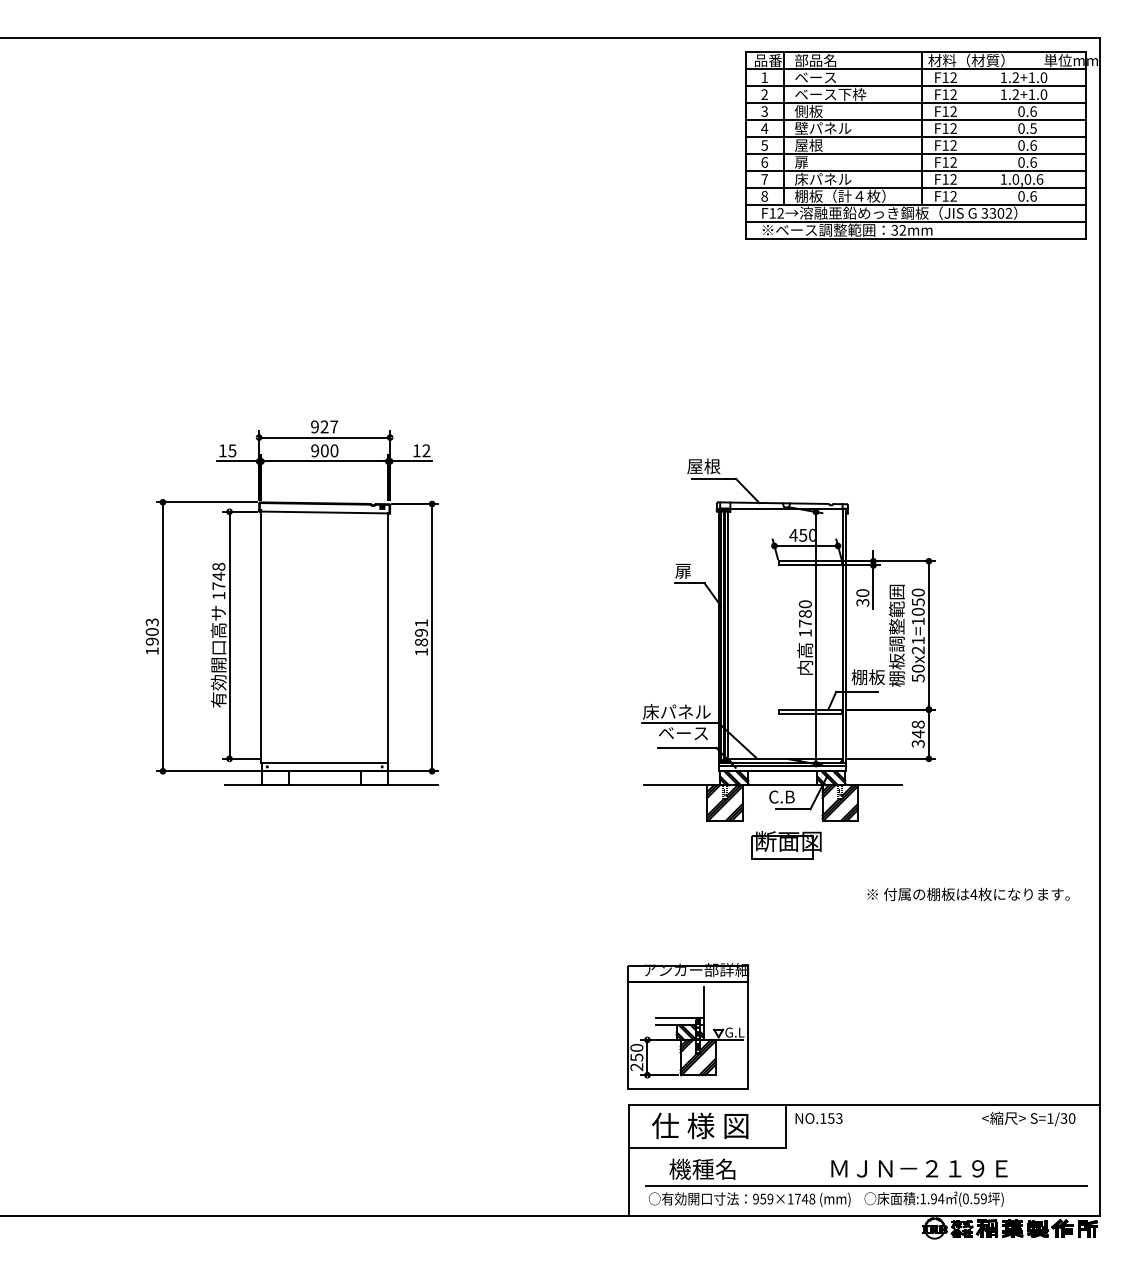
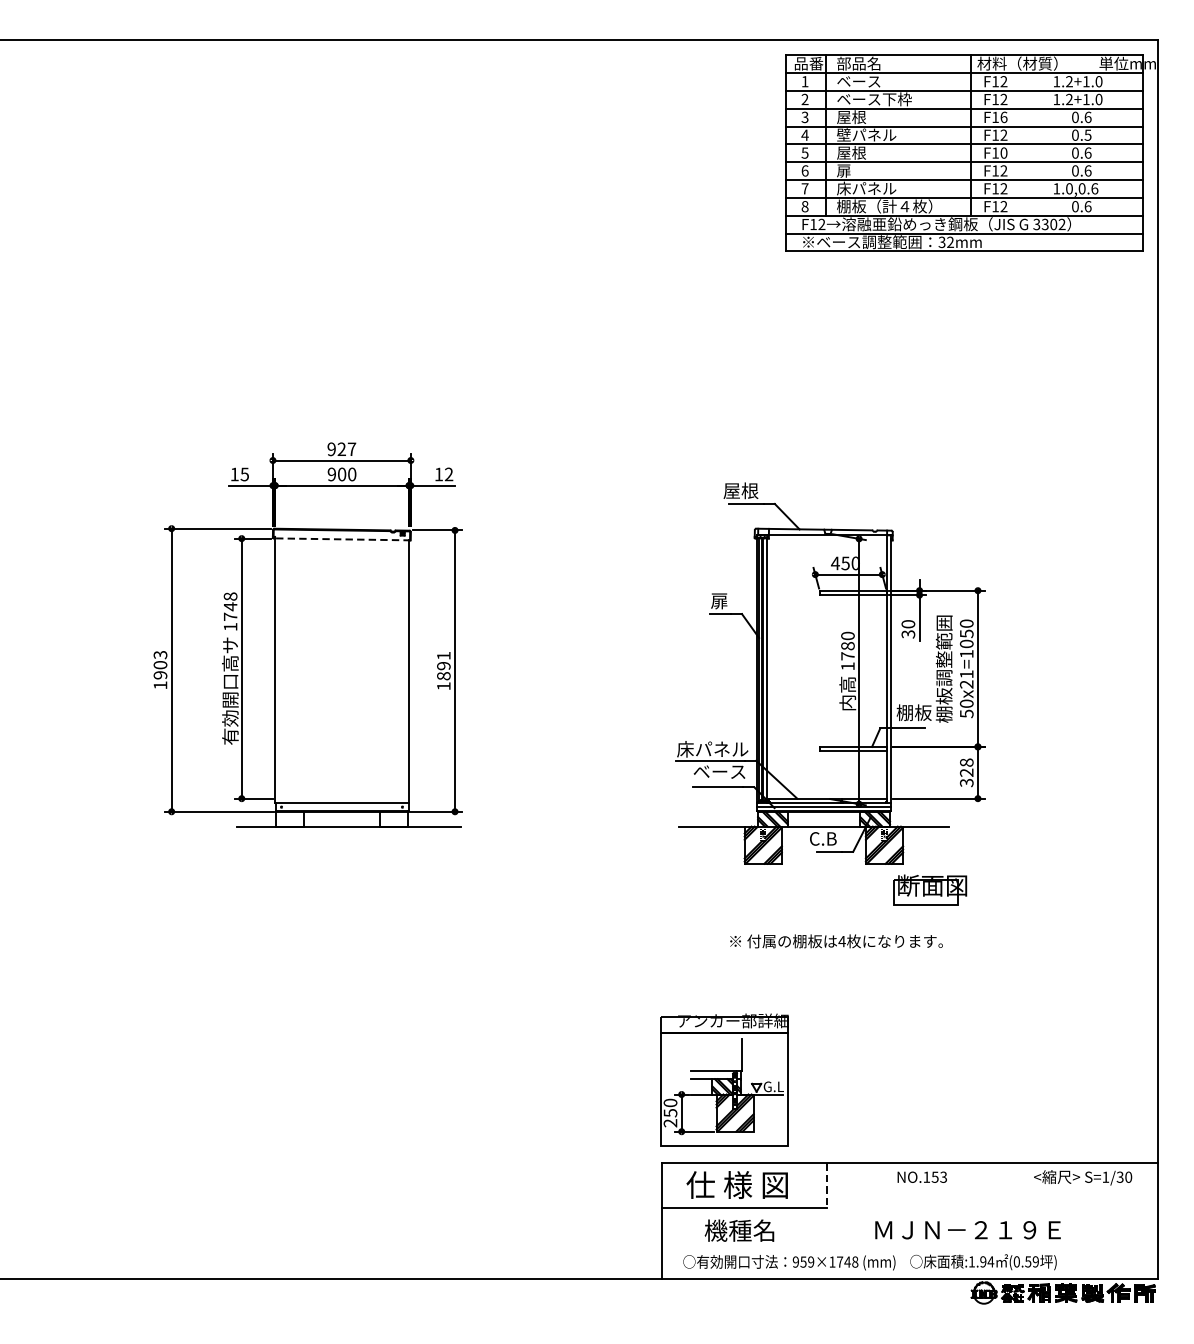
text: (808, 111) -> (851, 117), 側板 -> 屋根
text: (953, 111) -> (1003, 117), F12 -> F16
text: (953, 145) -> (1003, 153), F12 -> F10
line: (324, 512) -> (341, 539), solid -> dashed
text: (917, 734) -> (965, 773), 348 -> 328
part: (786, 845) -> (930, 889), moved
text: (968, 893) -> (836, 940), moved
text: (818, 1118) -> (921, 1177), moved
line: (785, 1126) -> (826, 1185), solid -> dashed
line: (865, 1186) -> (911, 1248), removed

